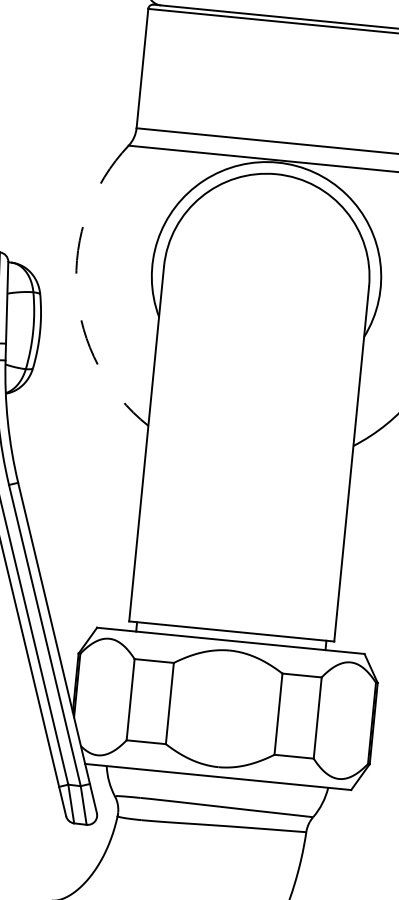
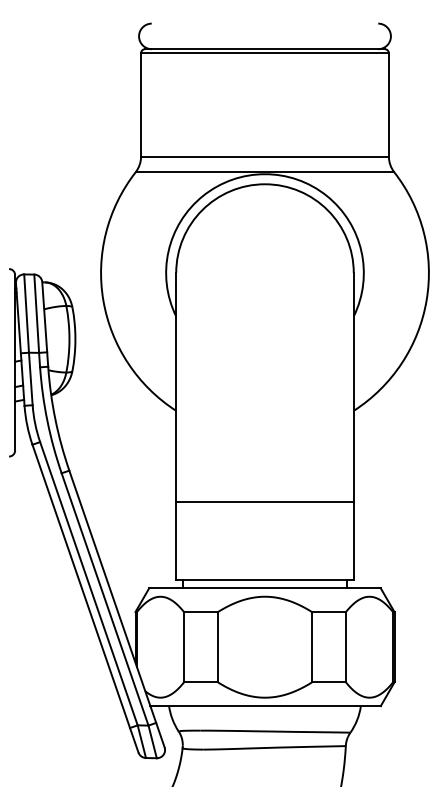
arc: (76, 290) -> (103, 300), dashed -> solid
line: (240, 540) -> (264, 501), added

